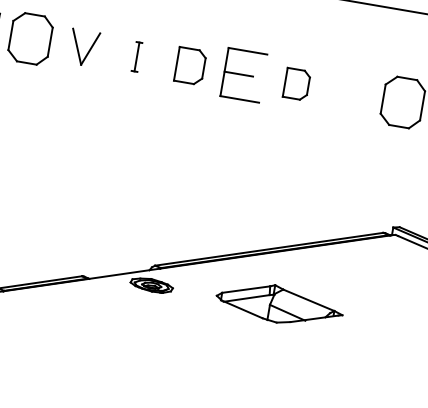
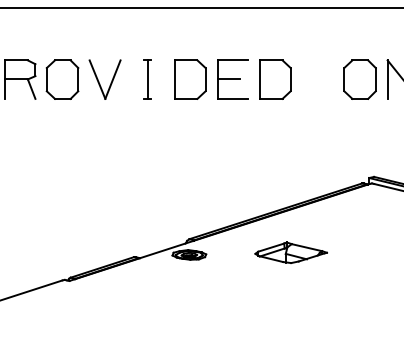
part: (83, 47) -> (104, 79), size x1.43
part: (136, 56) -> (147, 79), size x1.67
part: (190, 66) -> (190, 79), size x1.43
part: (297, 84) -> (275, 79), size x1.67
part: (278, 303) -> (290, 252), size x0.71

